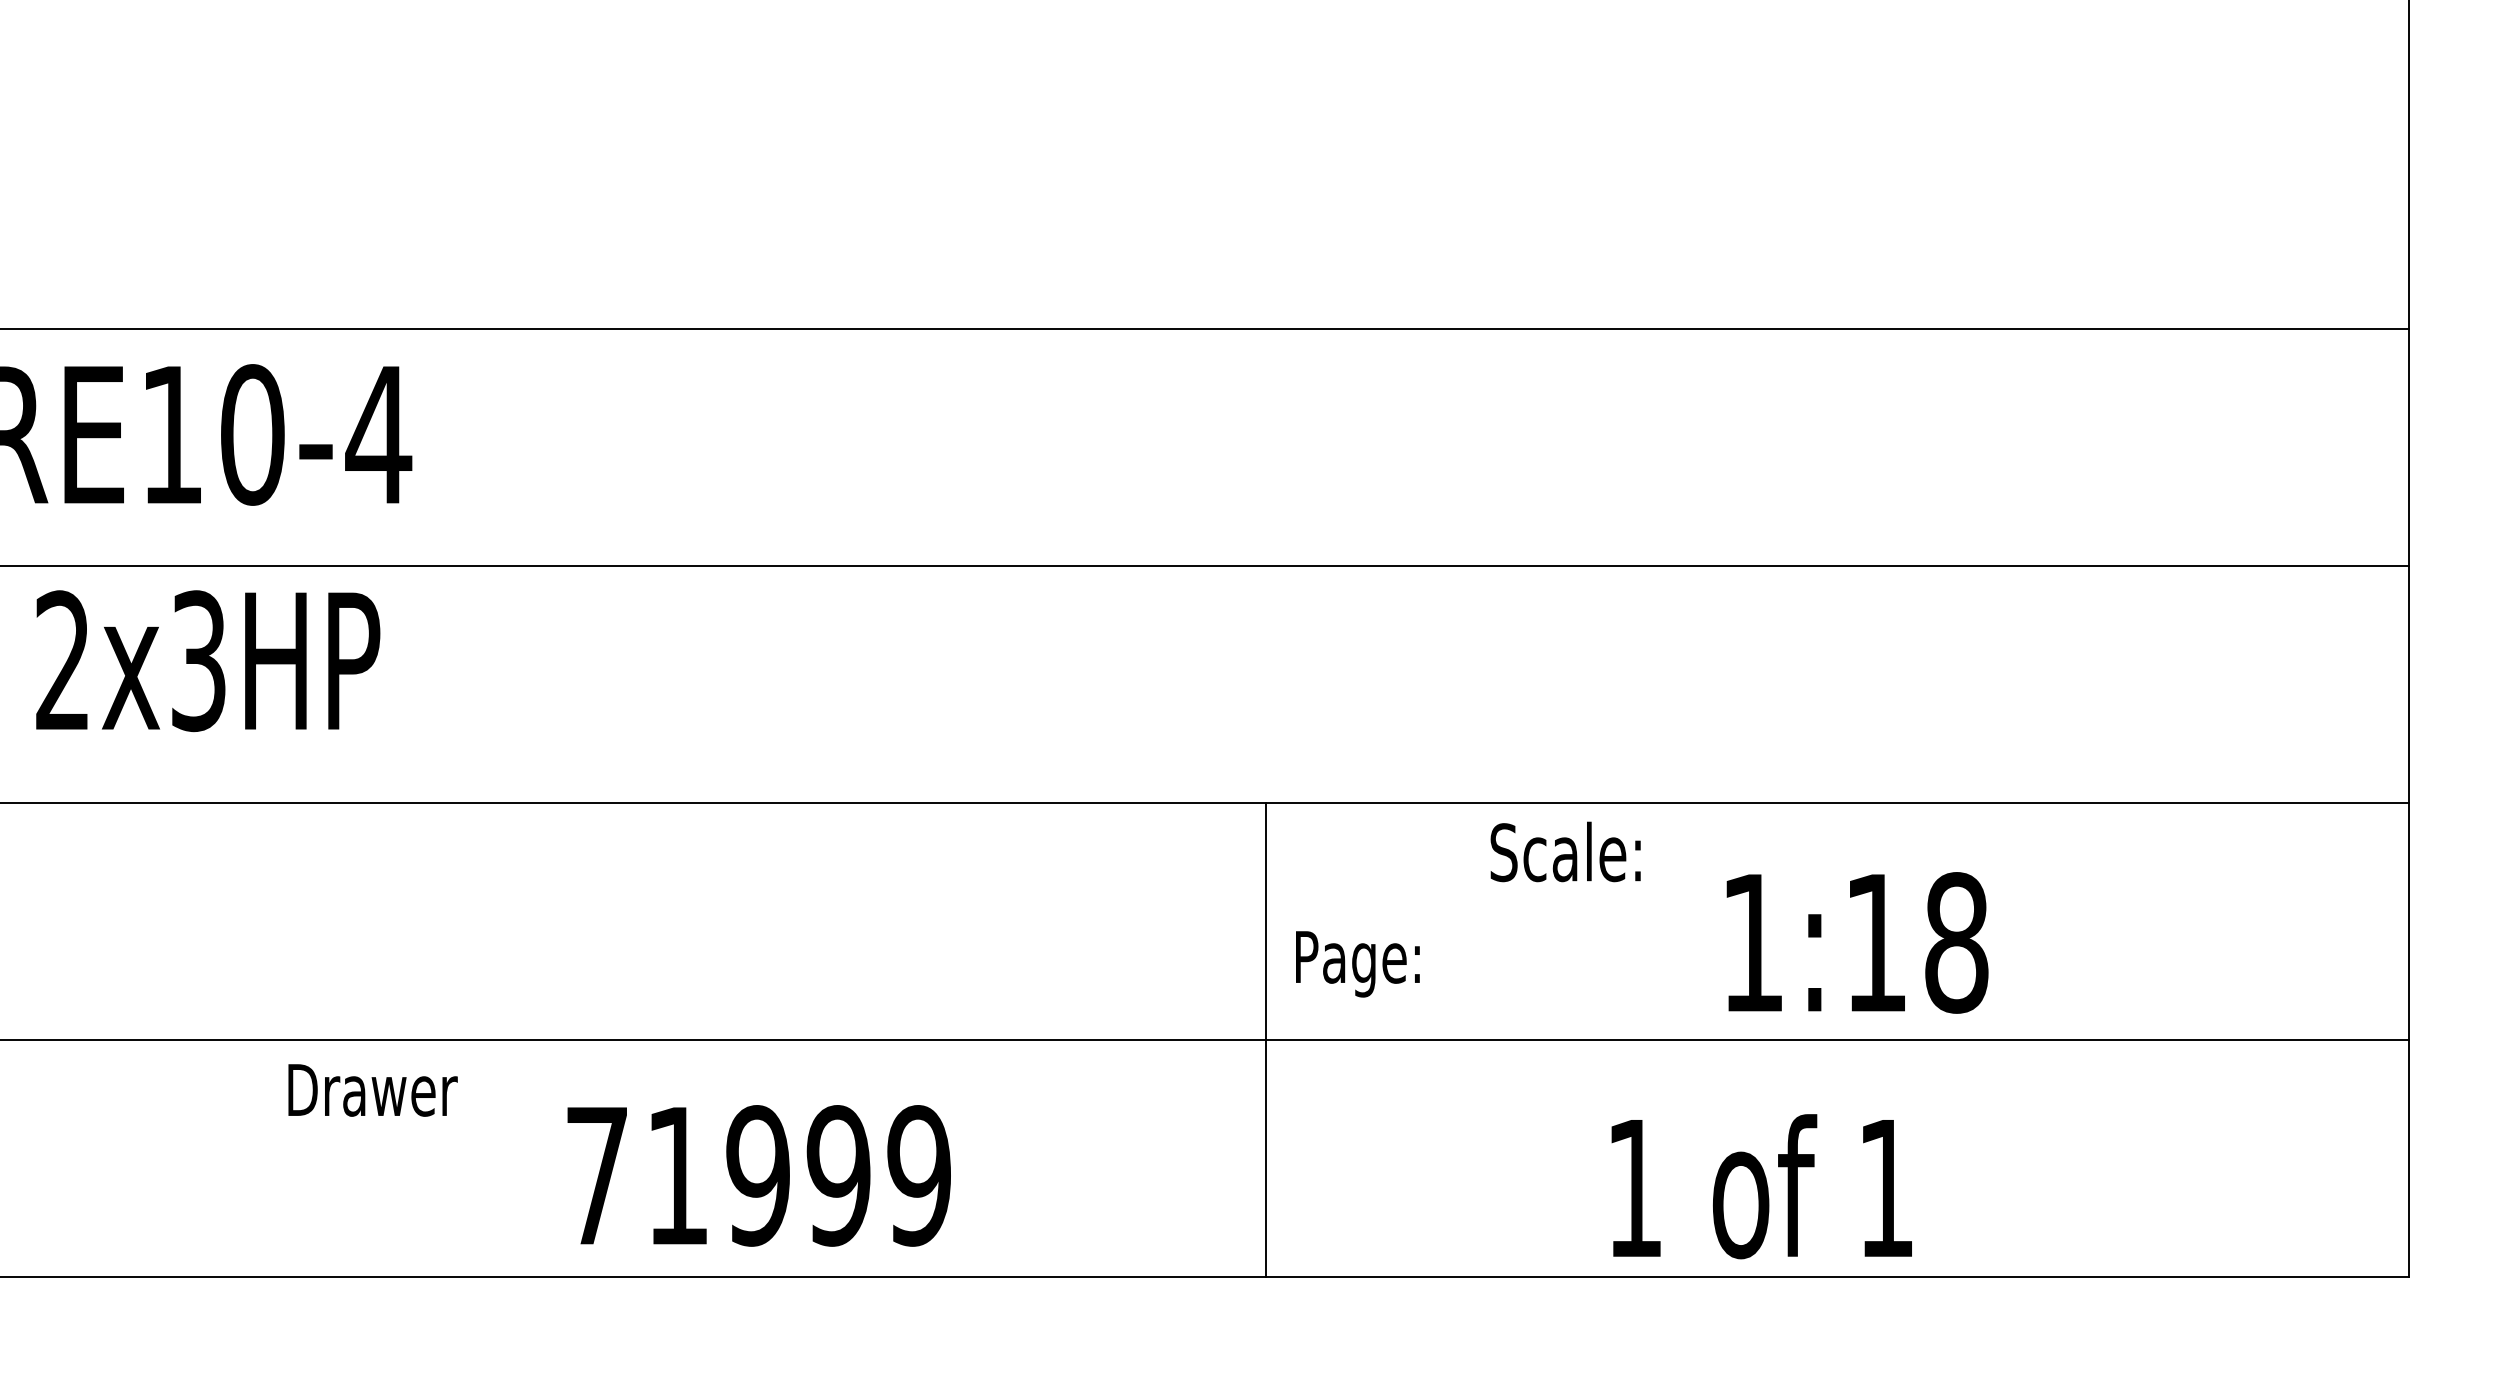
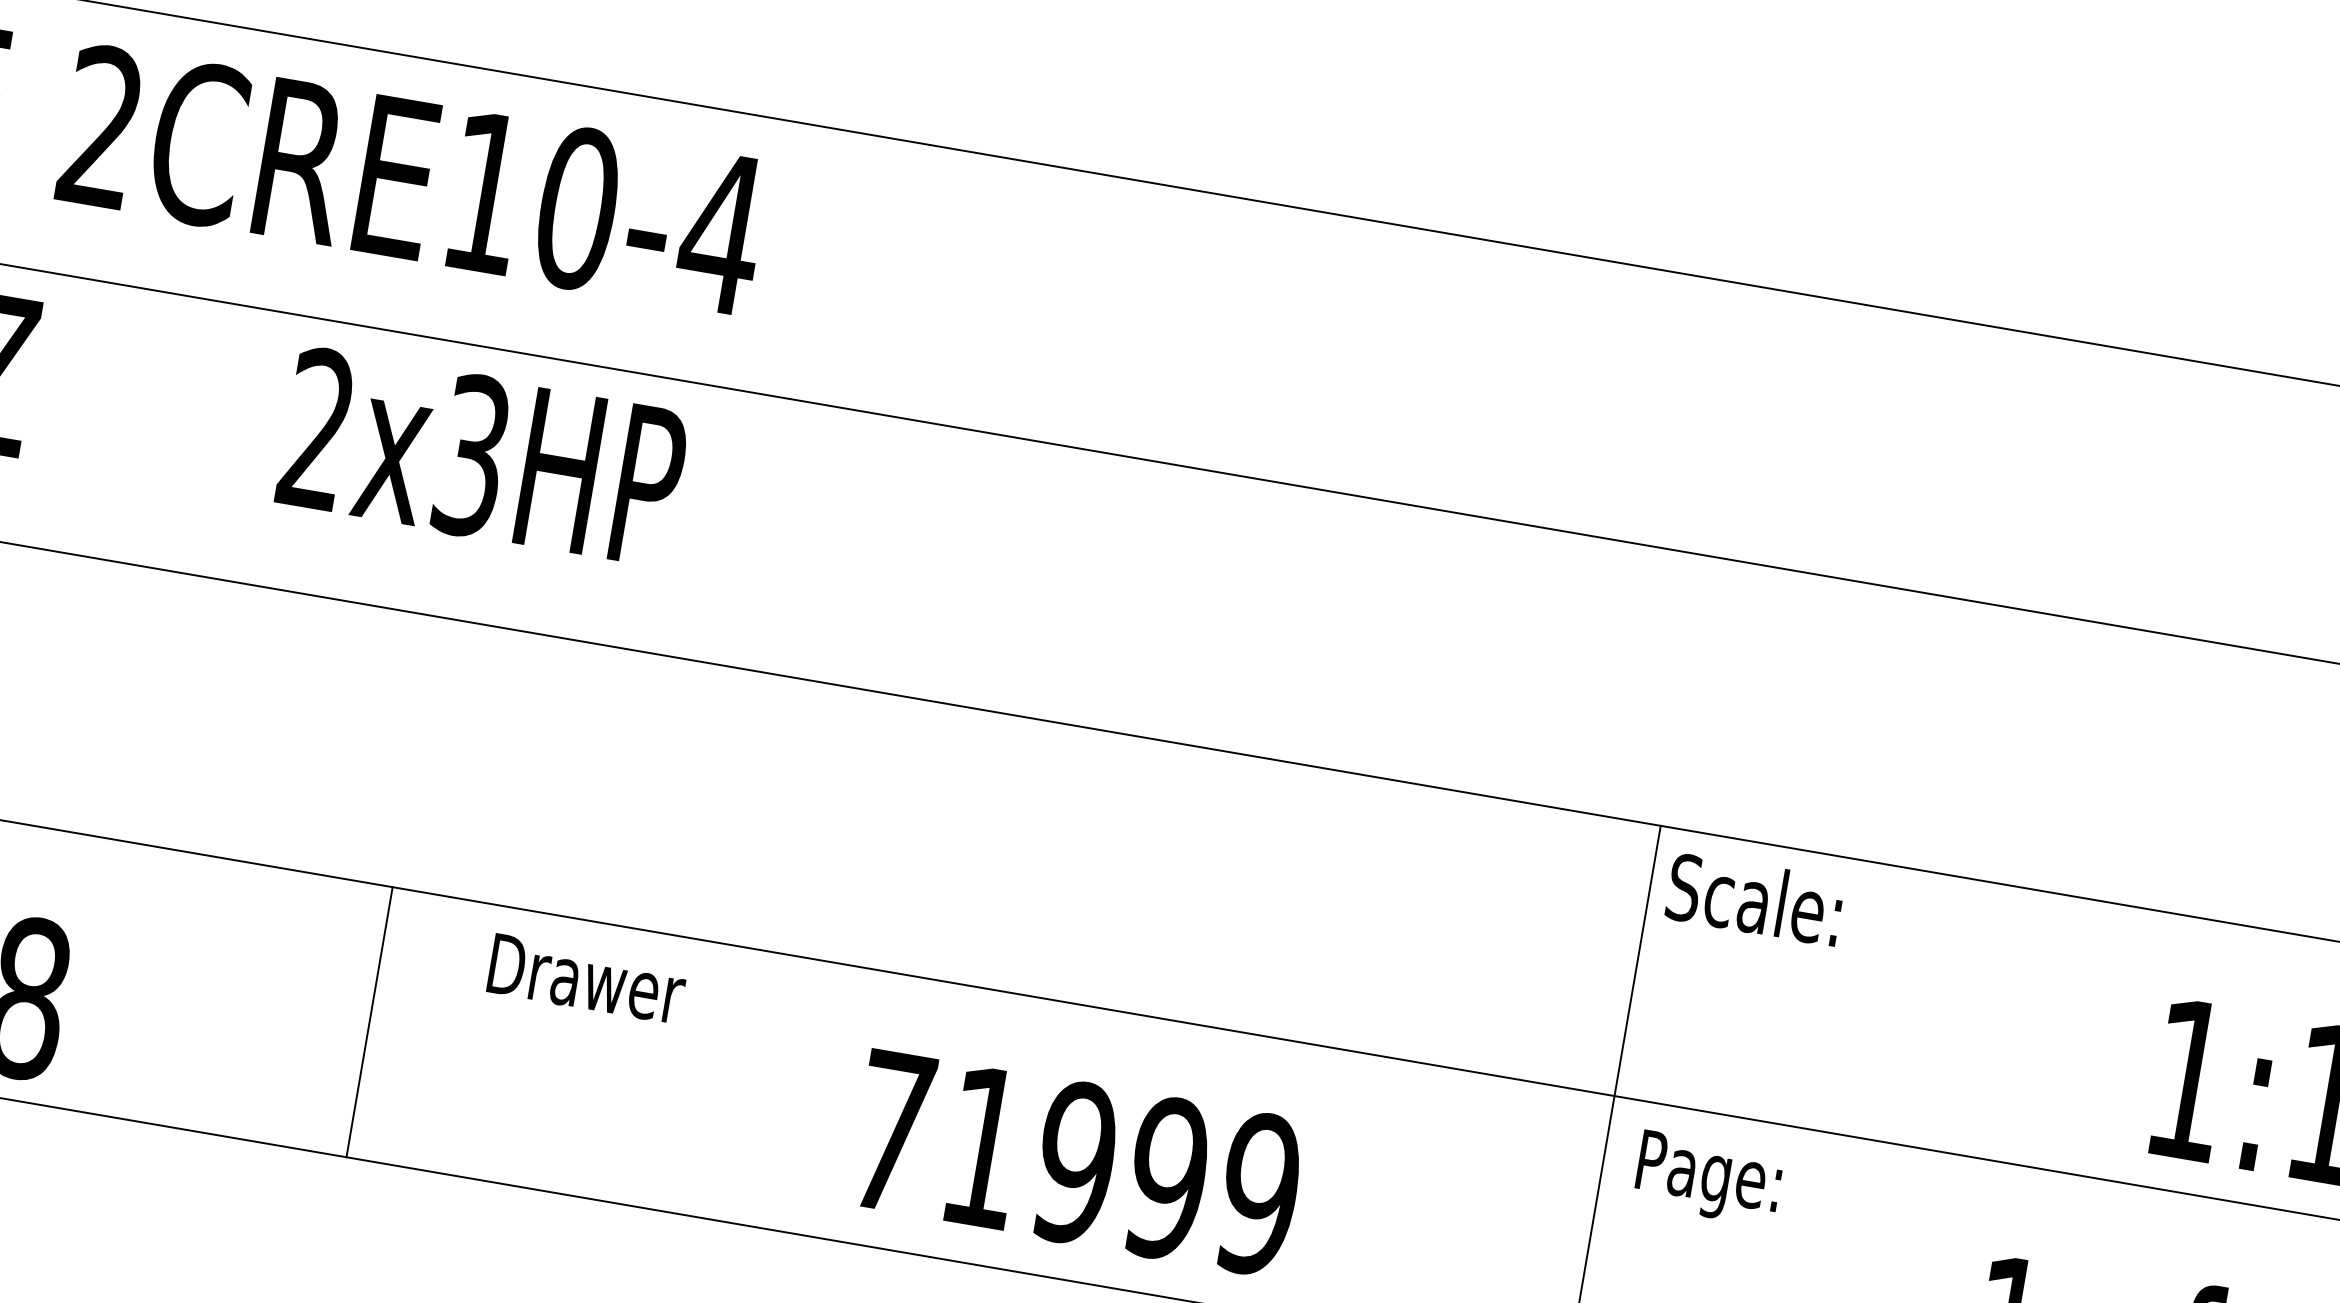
text: (1565, 851) -> (1754, 898), moved
text: (1357, 964) -> (1708, 1179), moved
line: (193, 1158) -> (369, 1021), added
text: (758, 1175) -> (1076, 1162), moved

